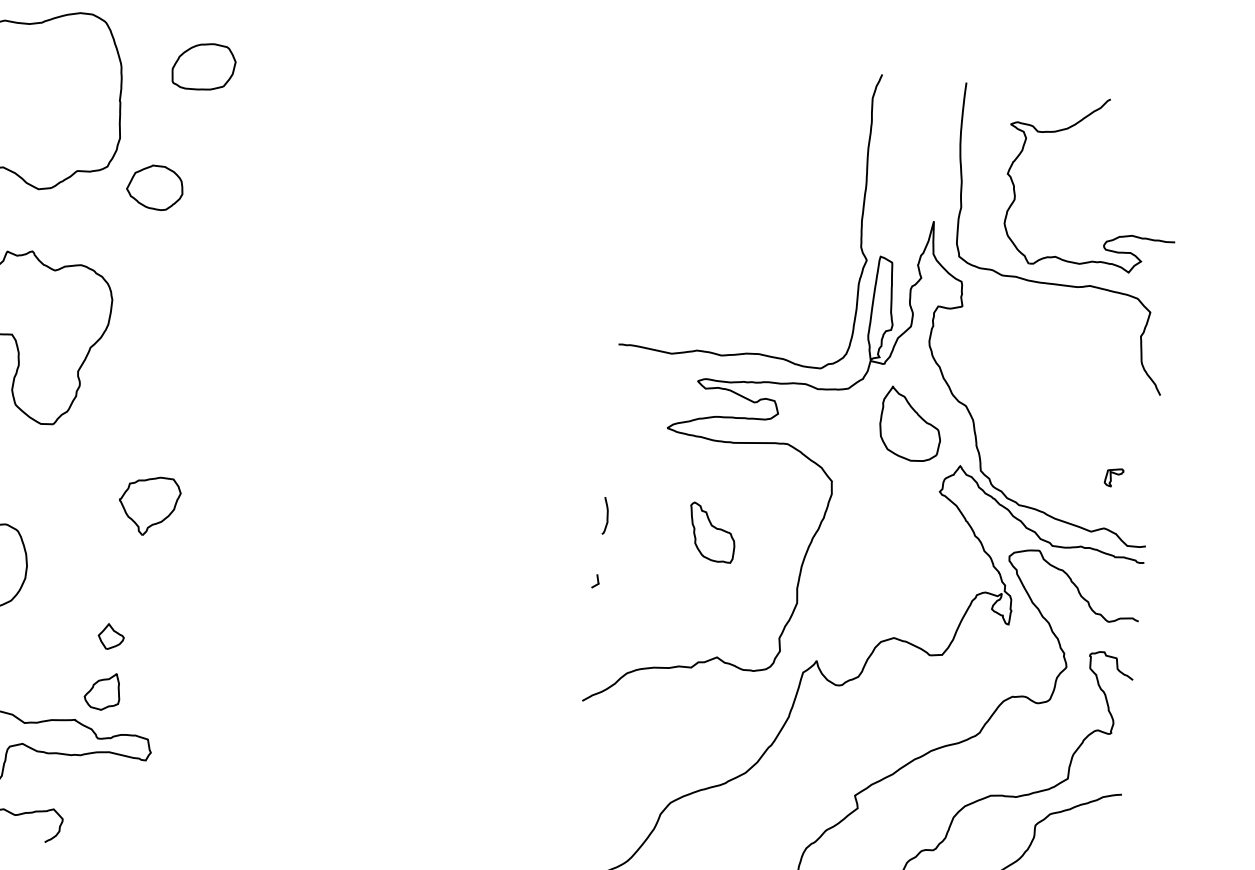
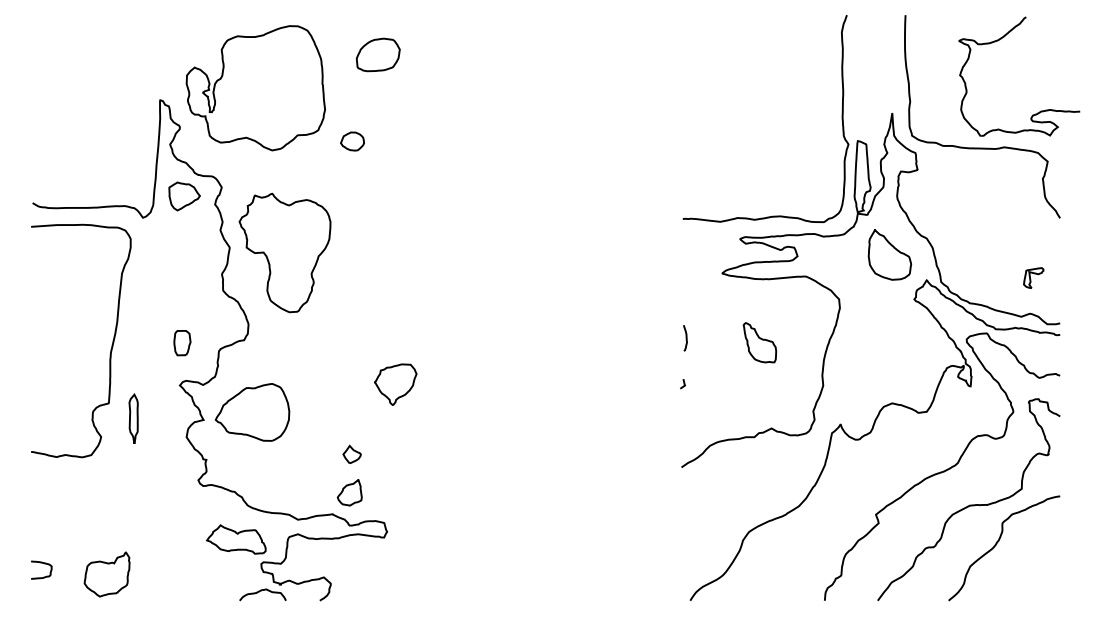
part: (155, 187) -> (352, 141), size x0.6
part: (1106, 239) -> (1032, 114), moved
part: (1113, 476) -> (1033, 277), size x1.6
part: (149, 505) -> (395, 384), moved

